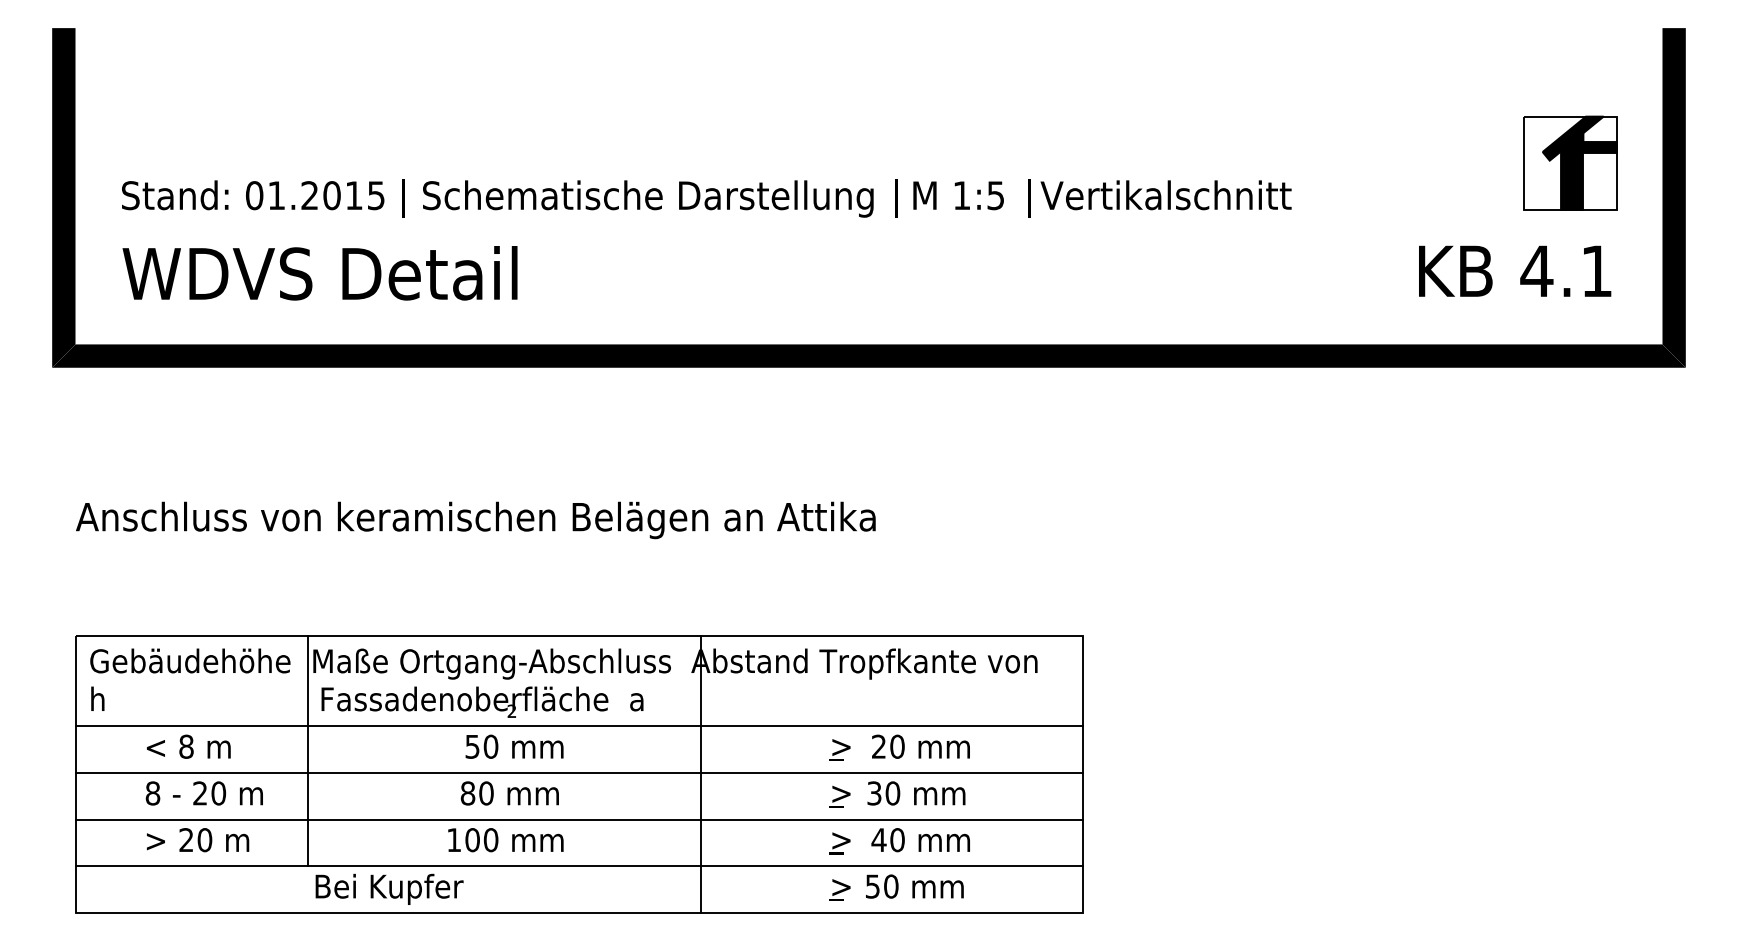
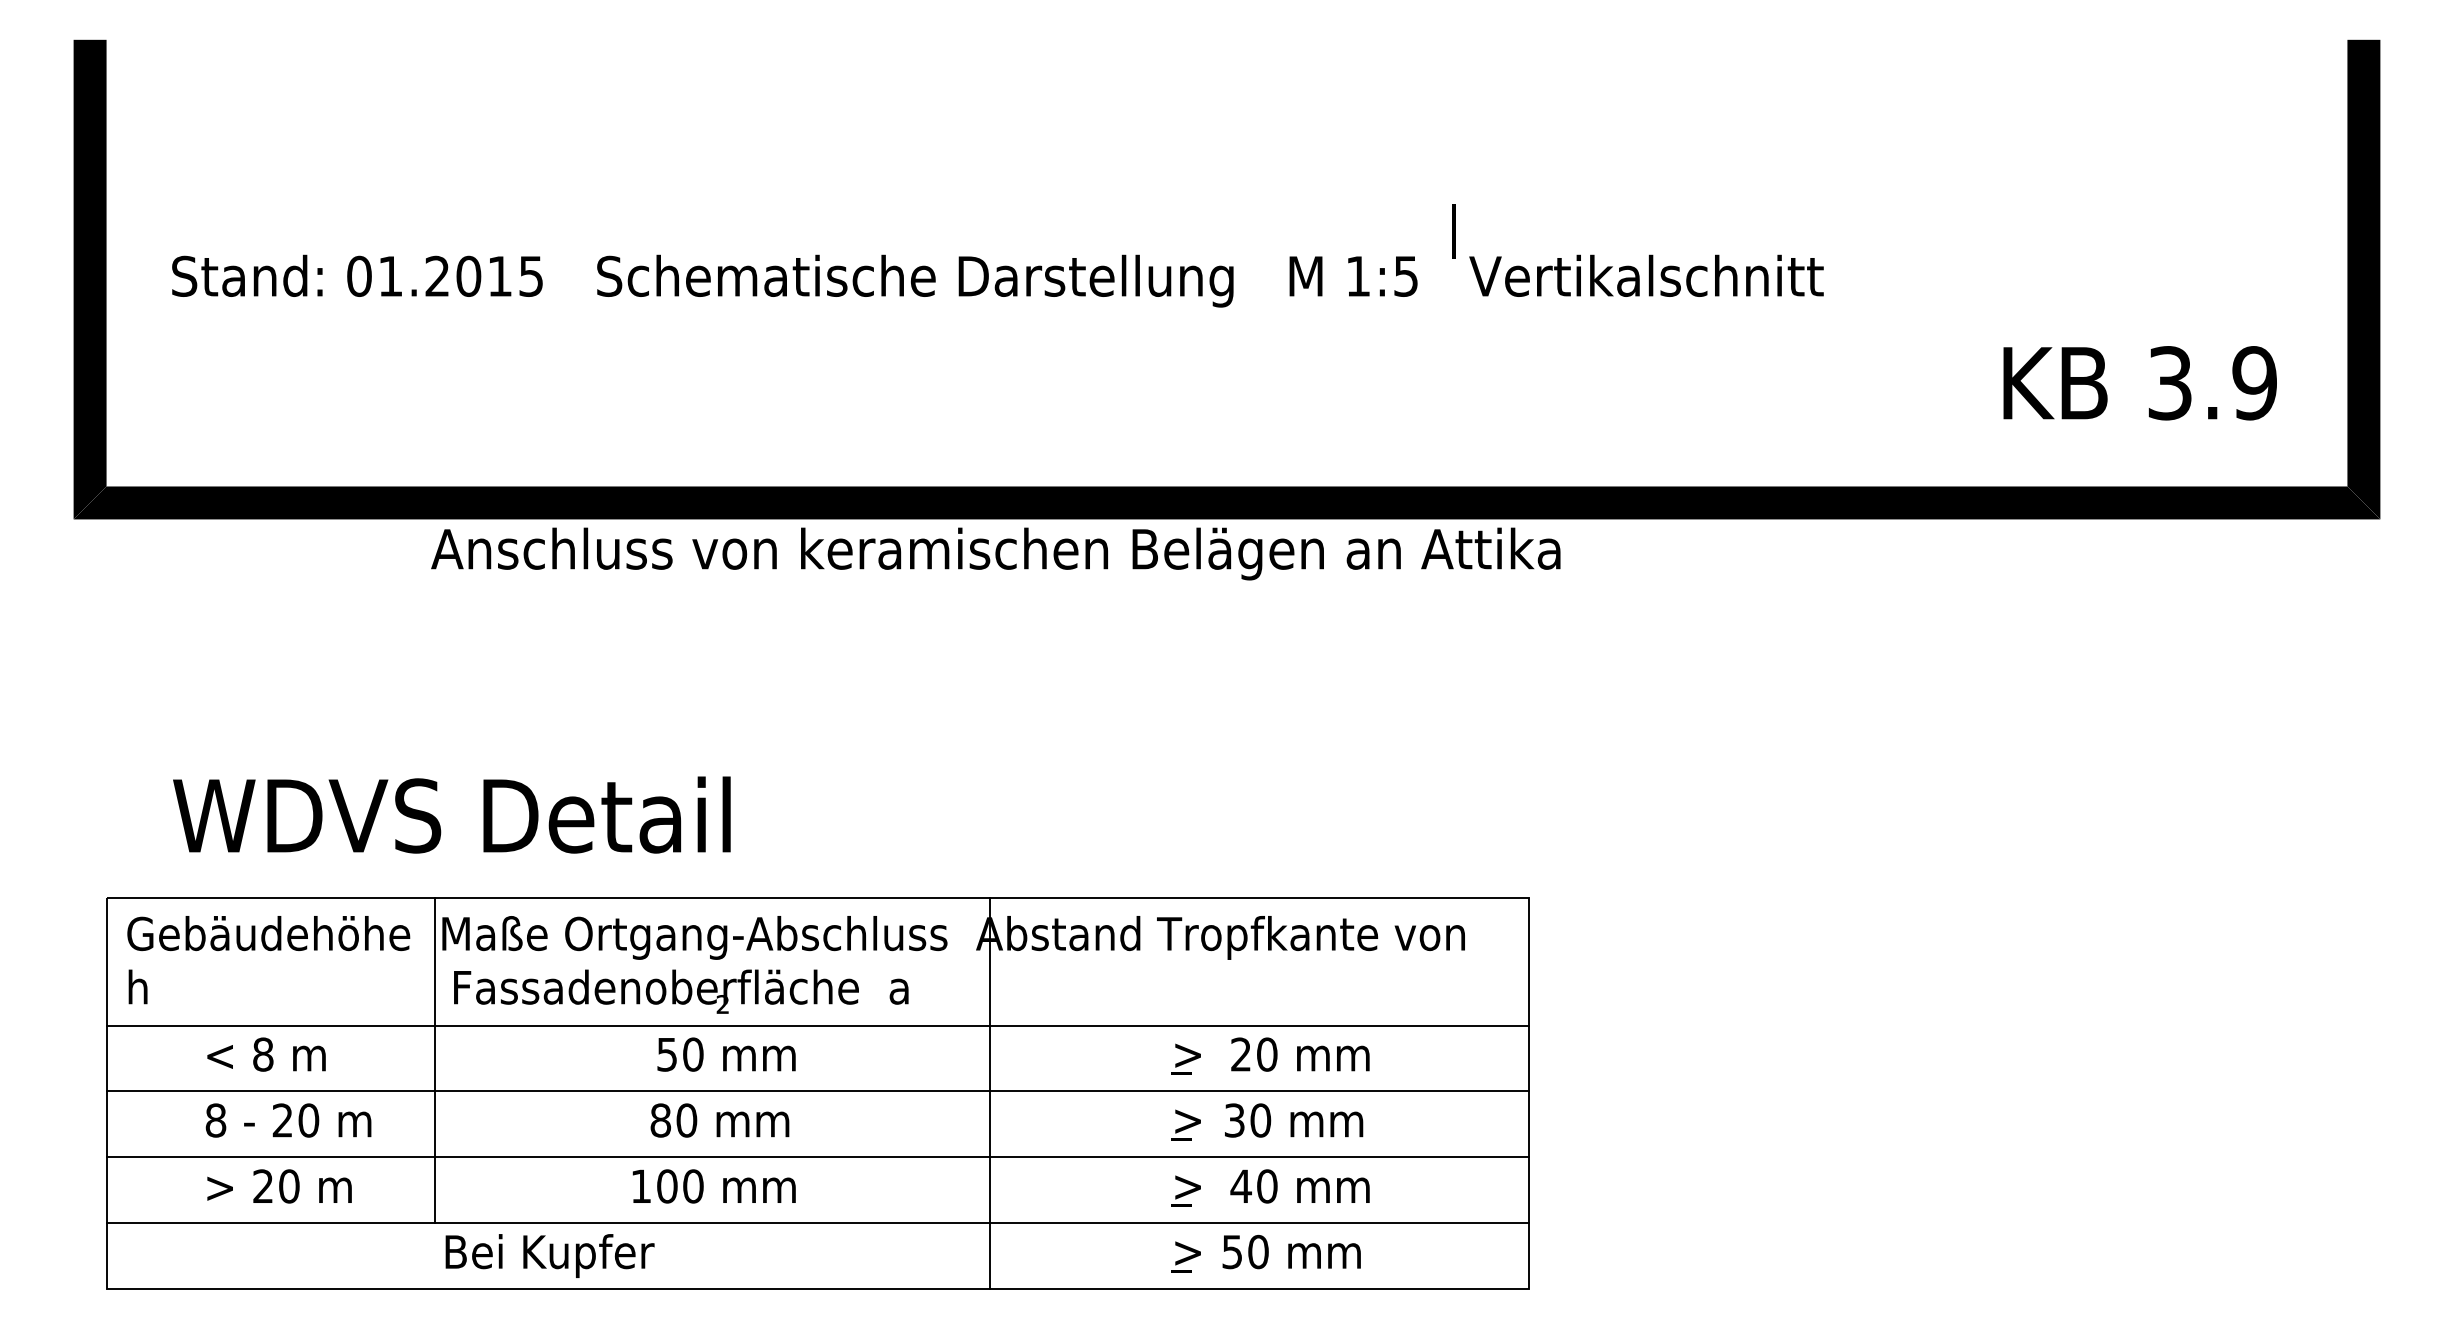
part: (1569, 163) -> (2216, 230), removed
fill: (403, 198) -> (569, 280), removed
fill: (896, 198) -> (1265, 280), removed
line: (1029, 198) -> (1453, 231), moved
text: (1566, 271) -> (2211, 383), 4.1 -> 3.9
text: (319, 272) -> (451, 814), moved
text: (475, 520) -> (995, 553), moved

